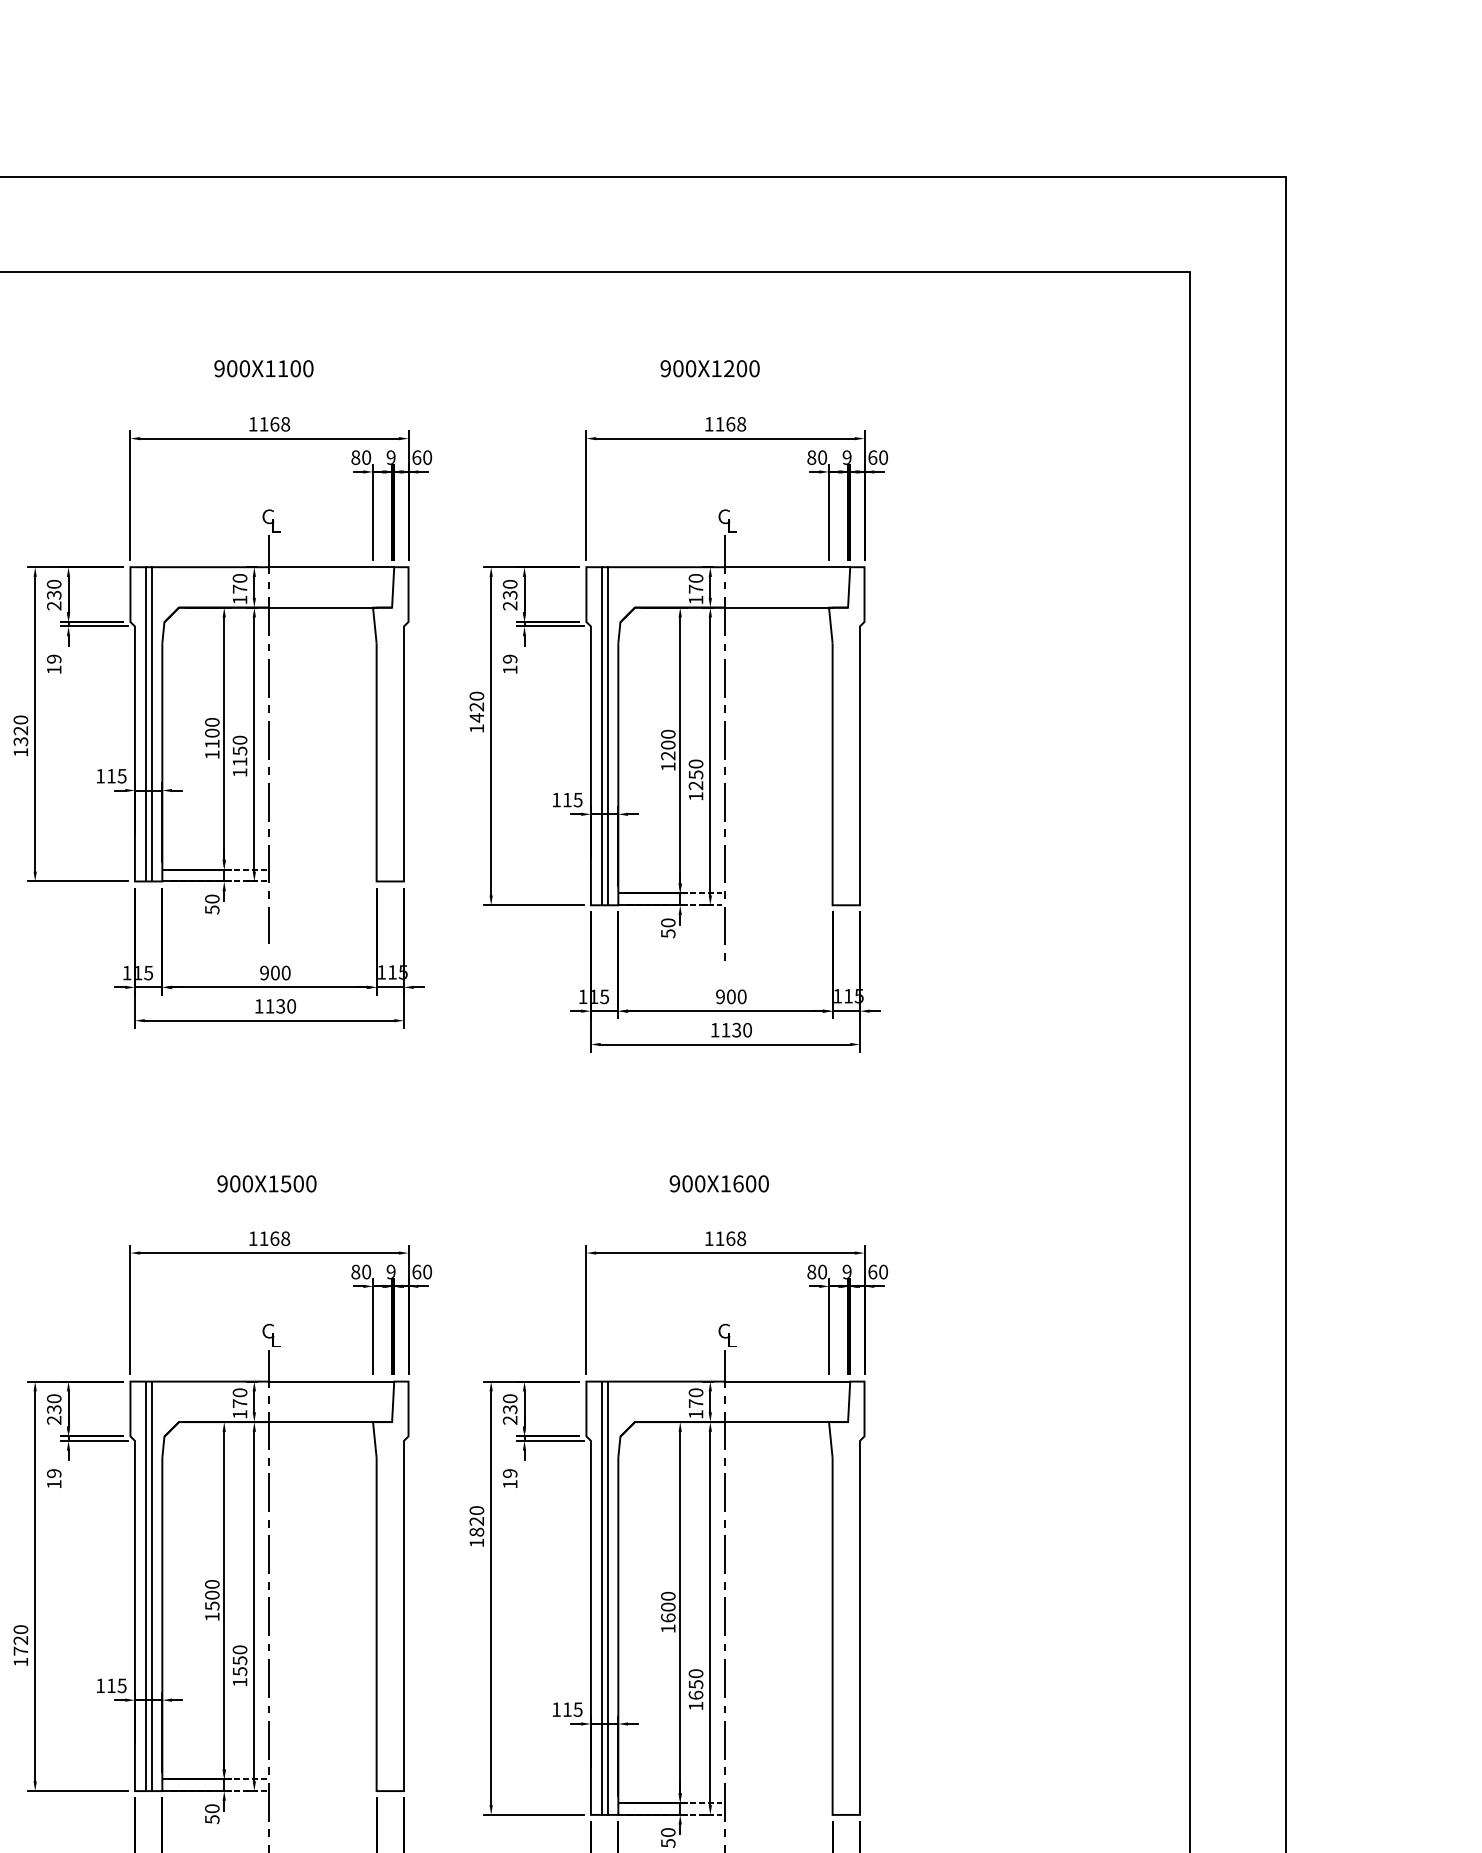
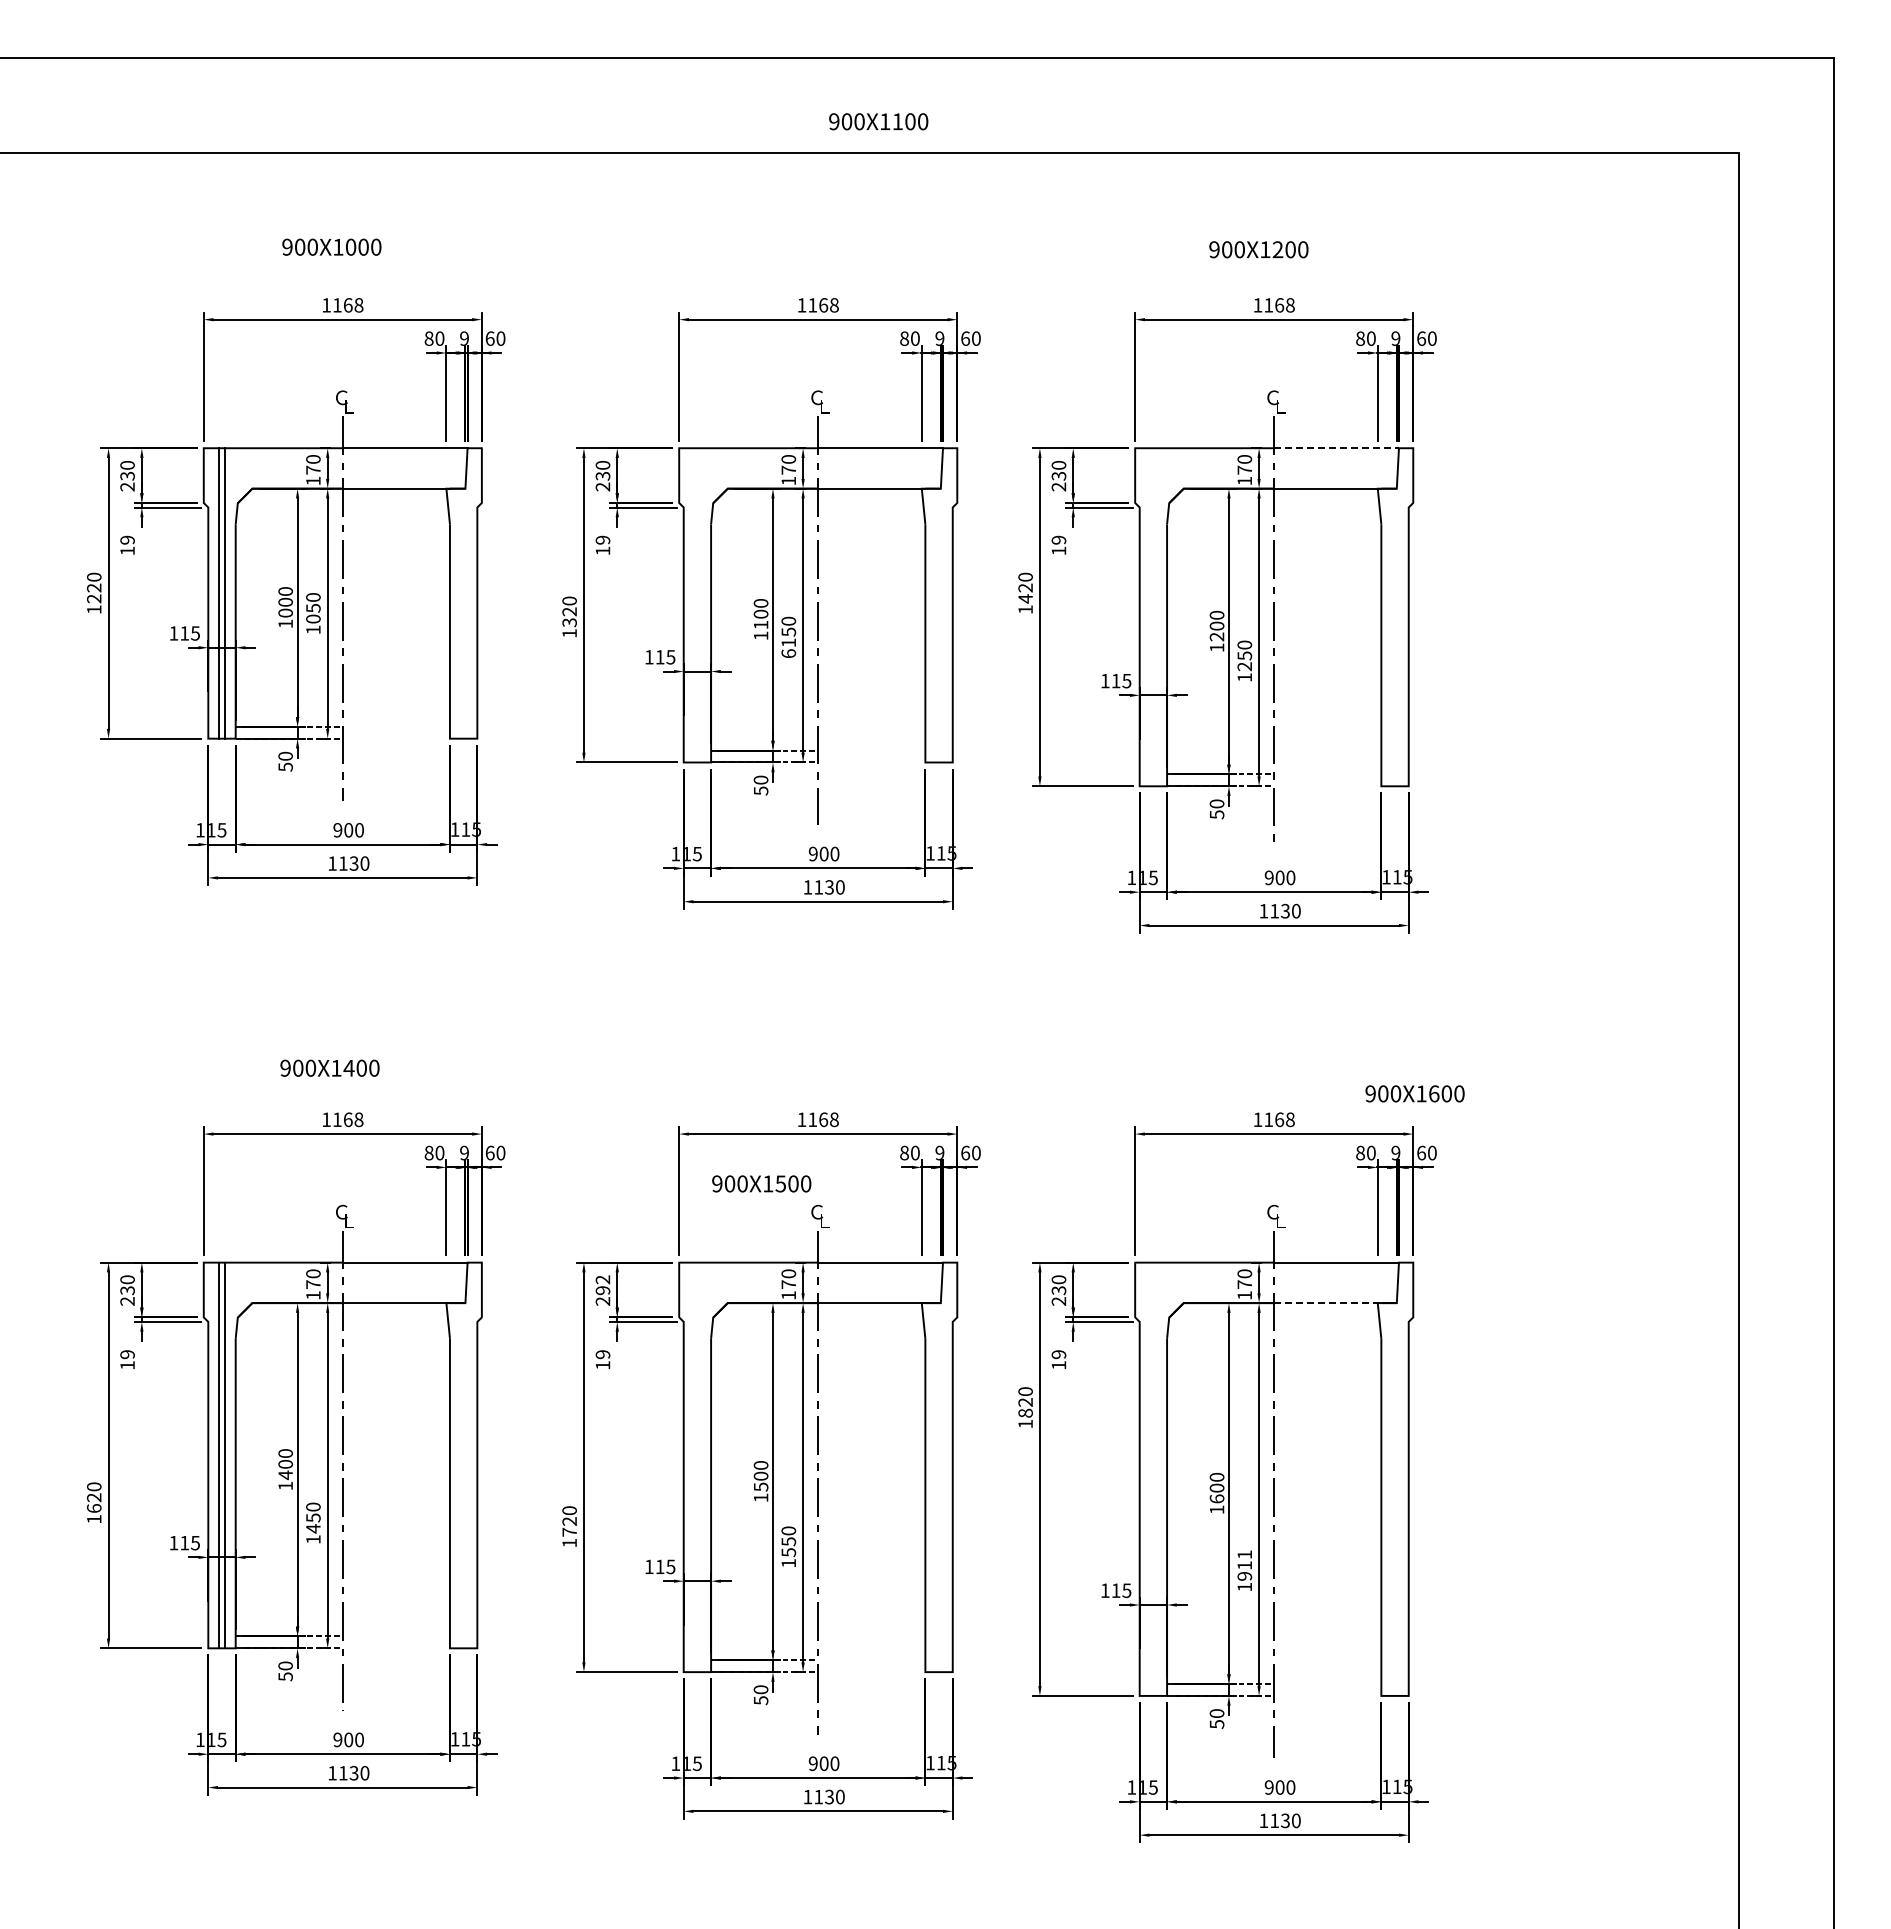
text: (263, 368) -> (878, 121), moved
line: (788, 567) -> (1337, 448), solid -> dashed
line: (145, 724) -> (694, 605), removed
line: (151, 724) -> (700, 605), removed
line: (601, 736) -> (1150, 617), removed
line: (607, 736) -> (1156, 617), removed
text: (239, 772) -> (788, 653), 1150 -> 6150
text: (266, 1183) -> (761, 1183), moved
text: (718, 1183) -> (1414, 1093), moved
text: (53, 1404) -> (602, 1285), 230 -> 292
line: (778, 1422) -> (1327, 1303), solid -> dashed
line: (145, 1586) -> (694, 1467), removed
line: (151, 1586) -> (700, 1467), removed
line: (601, 1597) -> (1150, 1478), removed
line: (607, 1597) -> (1156, 1478), removed
text: (695, 1684) -> (1244, 1565), 1650 -> 1911

